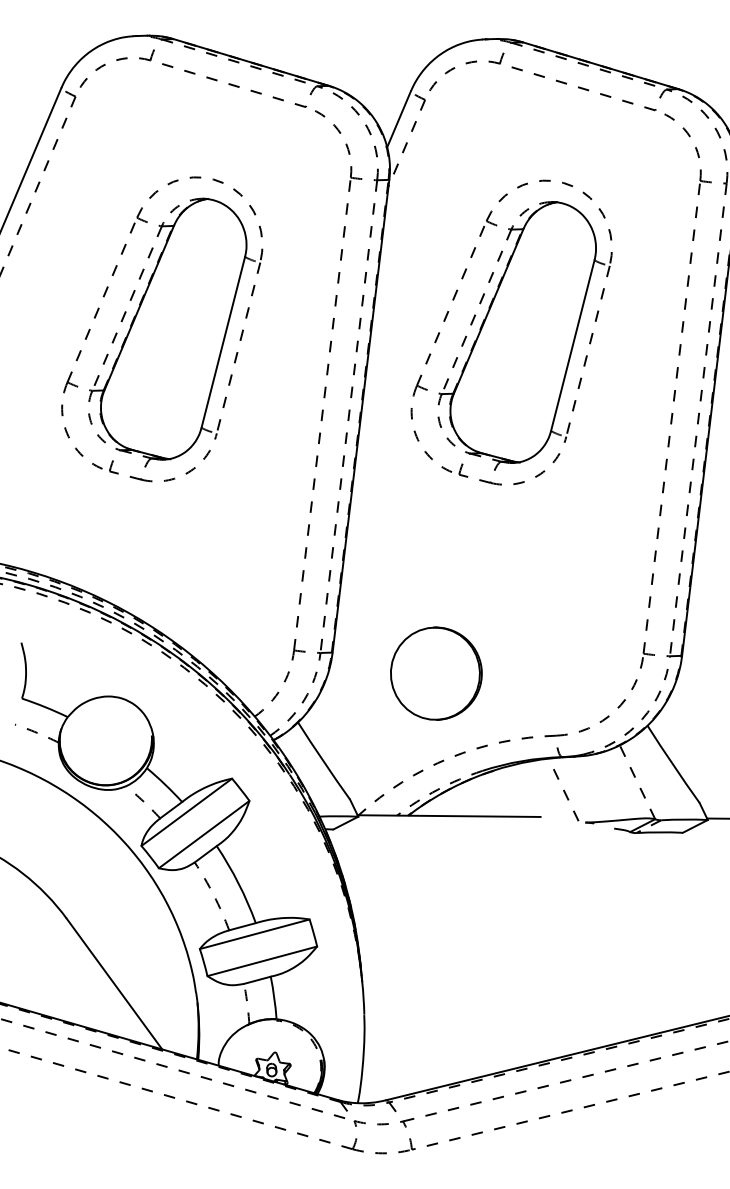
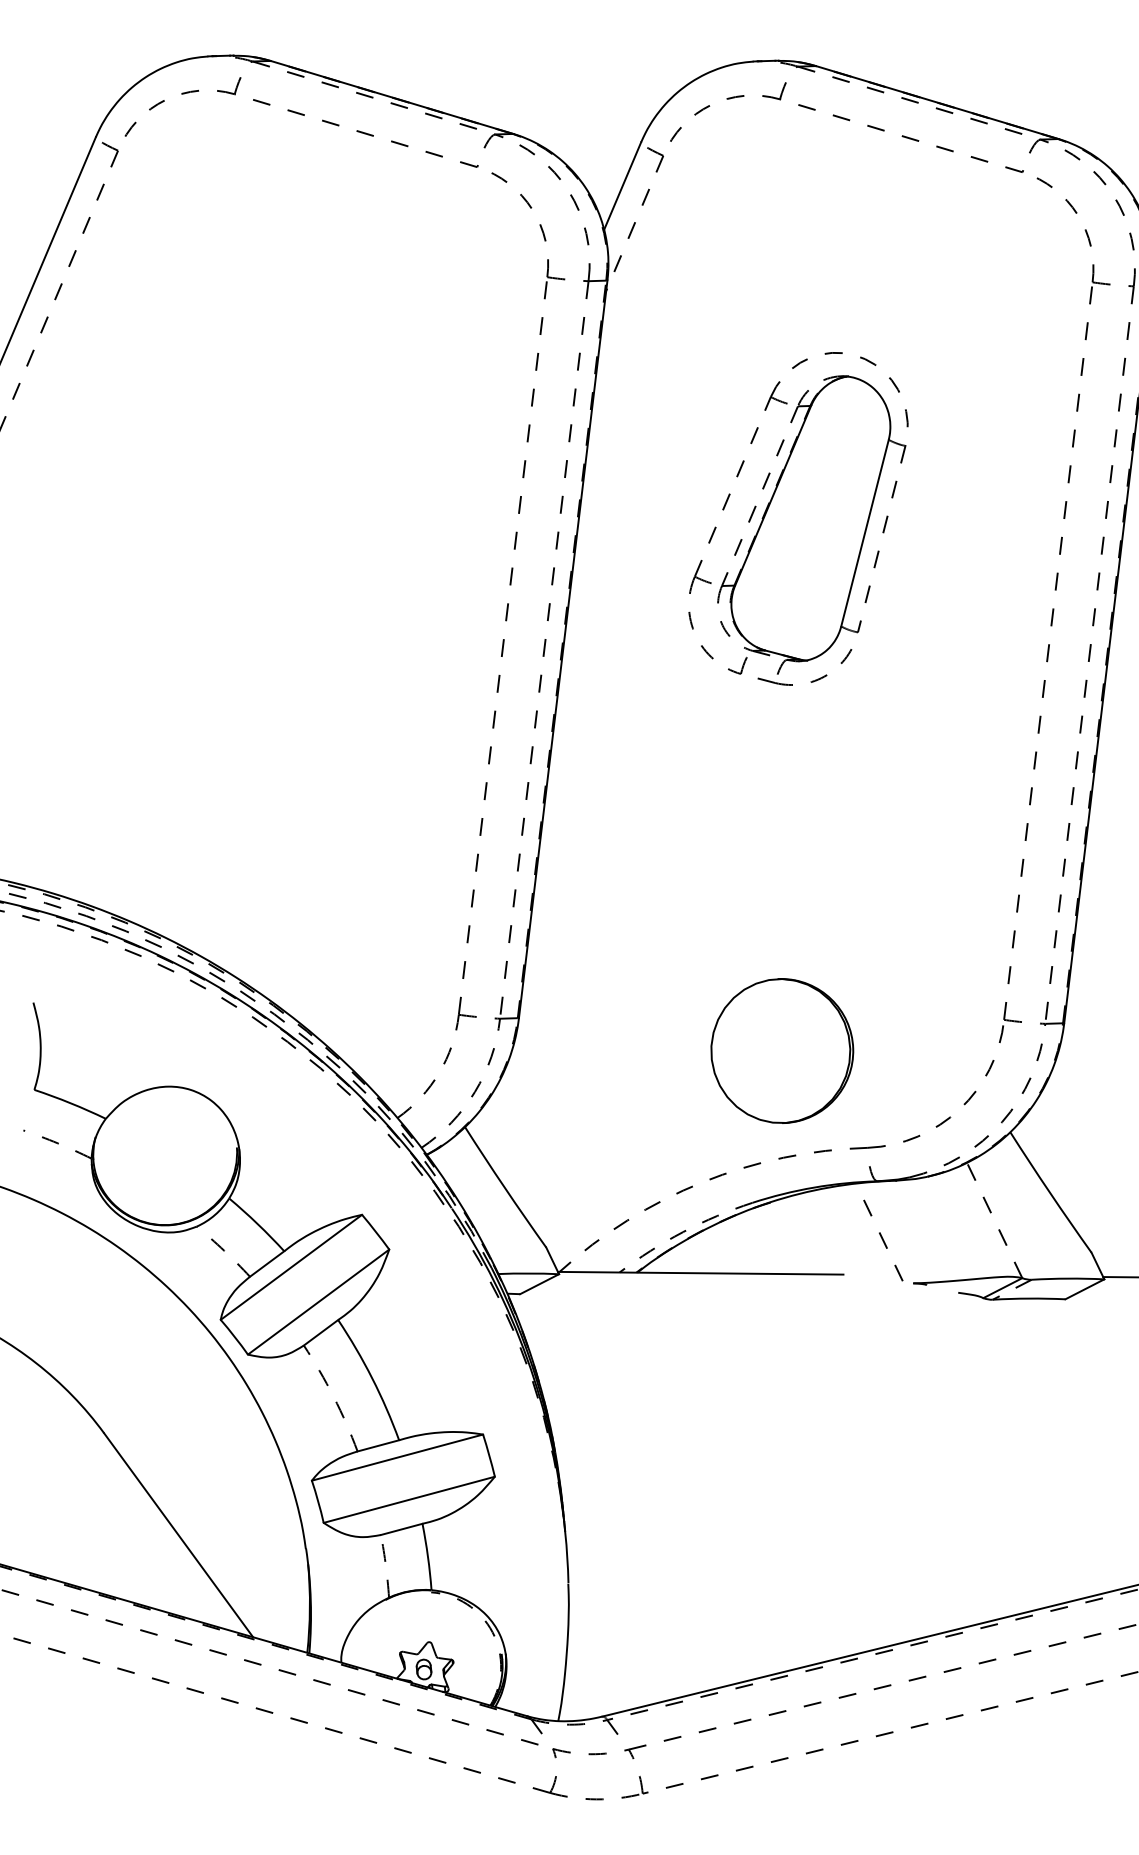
part: (162, 329) -> (253, 514), removed
part: (511, 332) -> (798, 518), size x0.7
part: (436, 673) -> (782, 1050), moved

